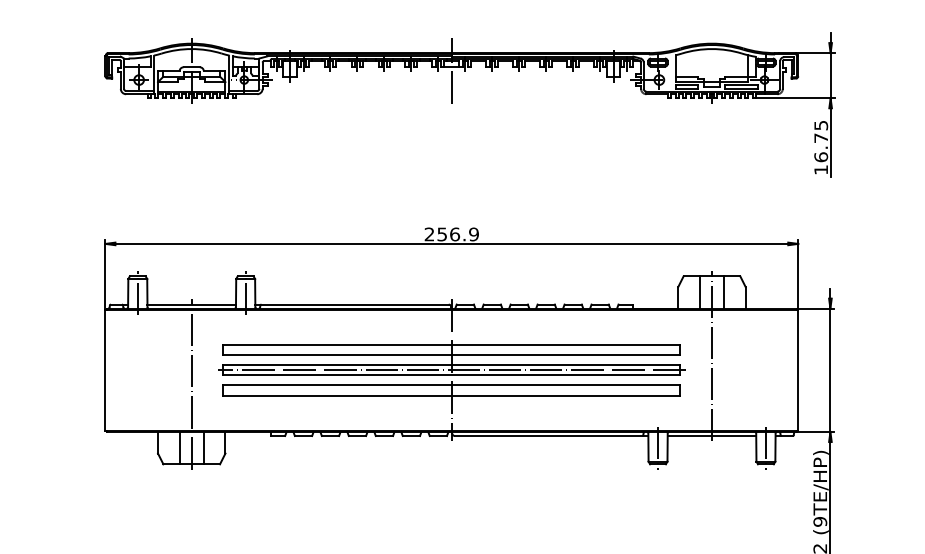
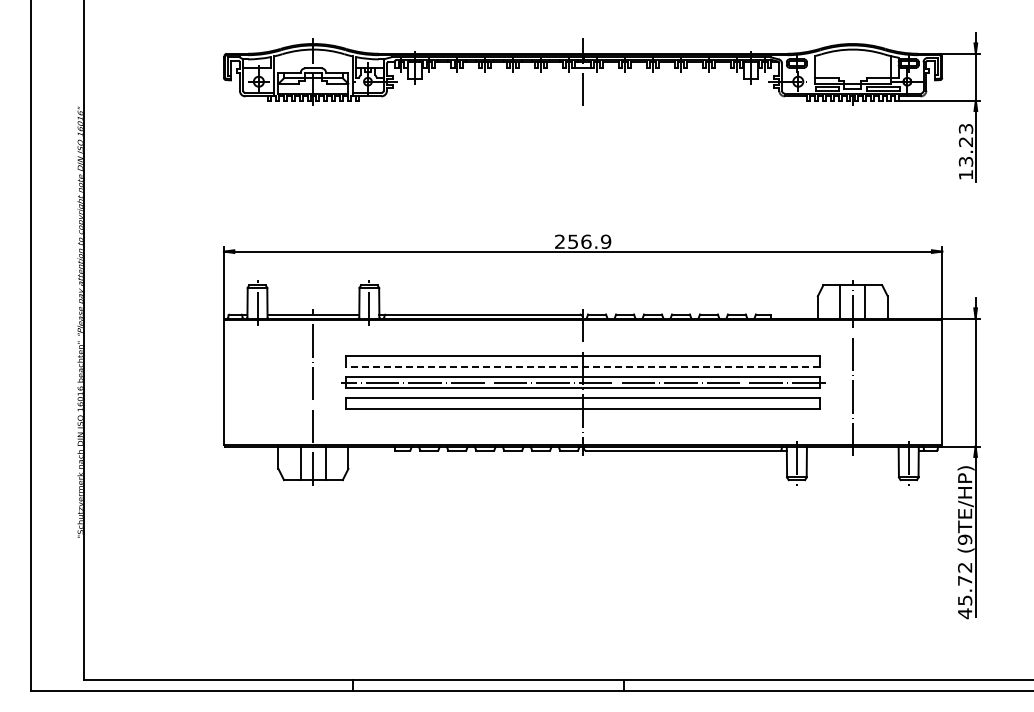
text: (820, 141) -> (965, 145), 16.75 -> 13.23
line: (452, 354) -> (583, 366), solid -> dashed
line: (711, 435) -> (852, 450), removed

